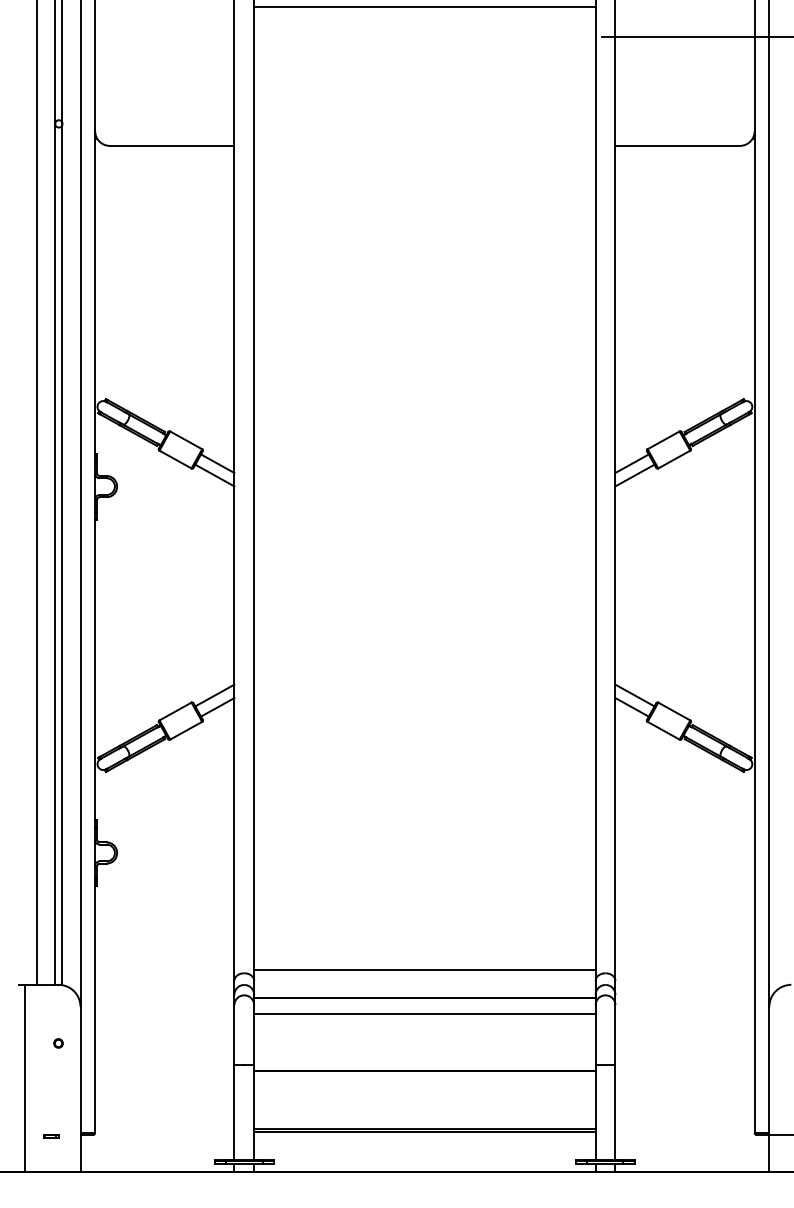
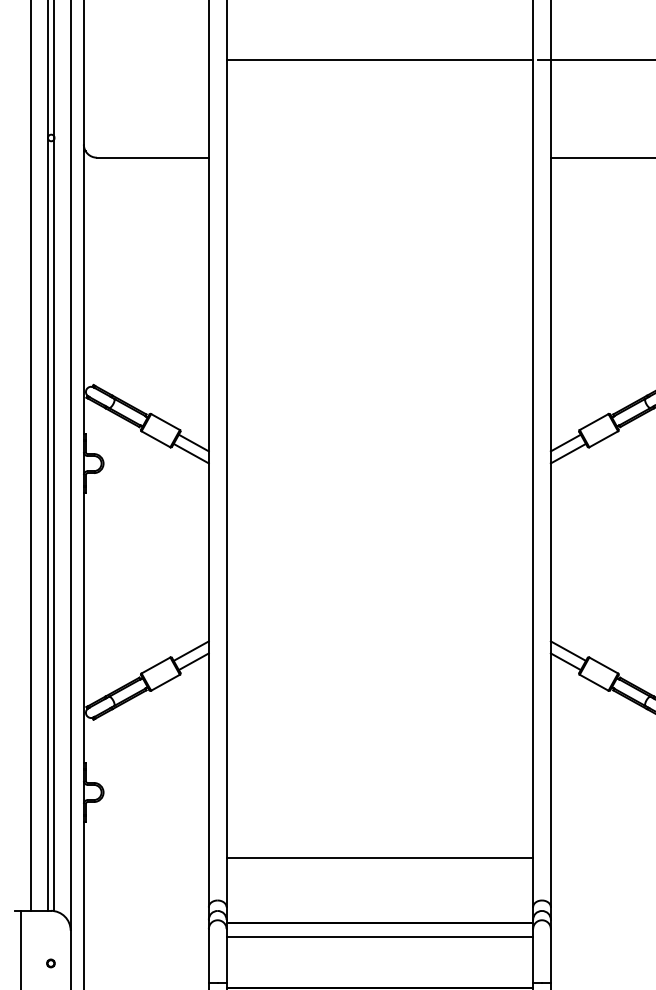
line: (424, 7) -> (379, 59), moved
line: (424, 969) -> (379, 857), moved

